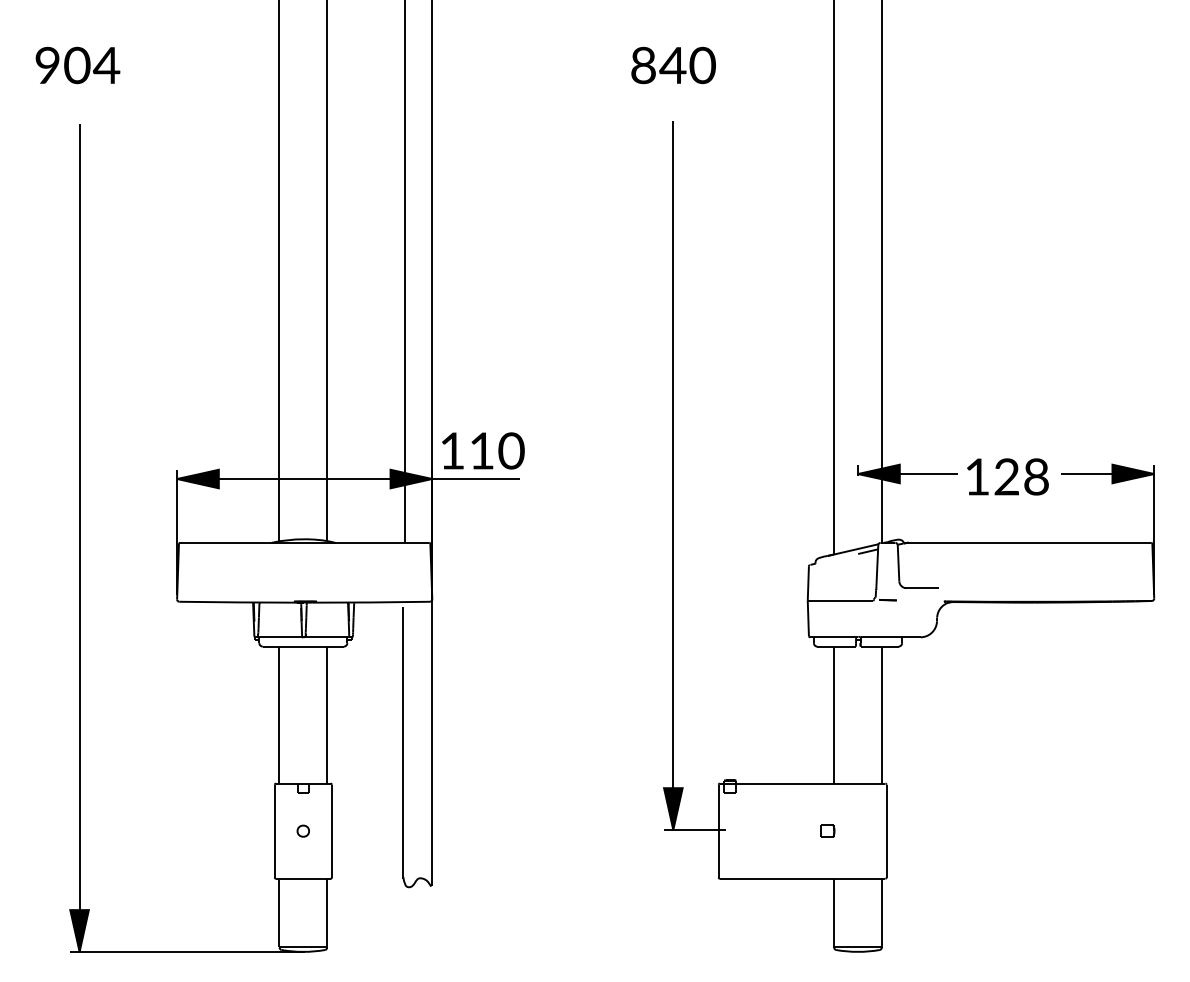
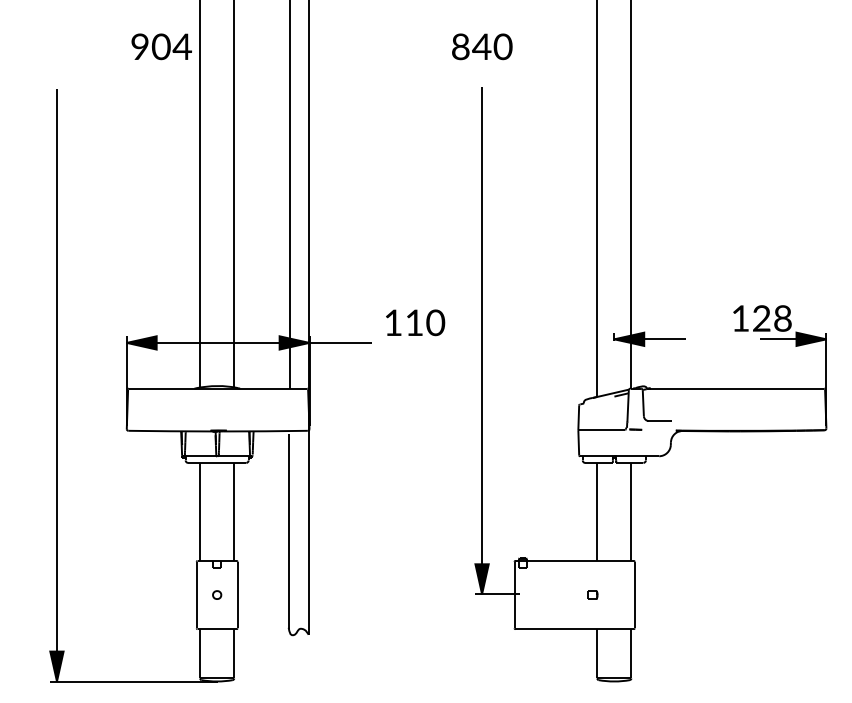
text: (77, 65) -> (161, 46), moved
text: (483, 450) -> (415, 322), moved
text: (1007, 476) -> (762, 318), moved

